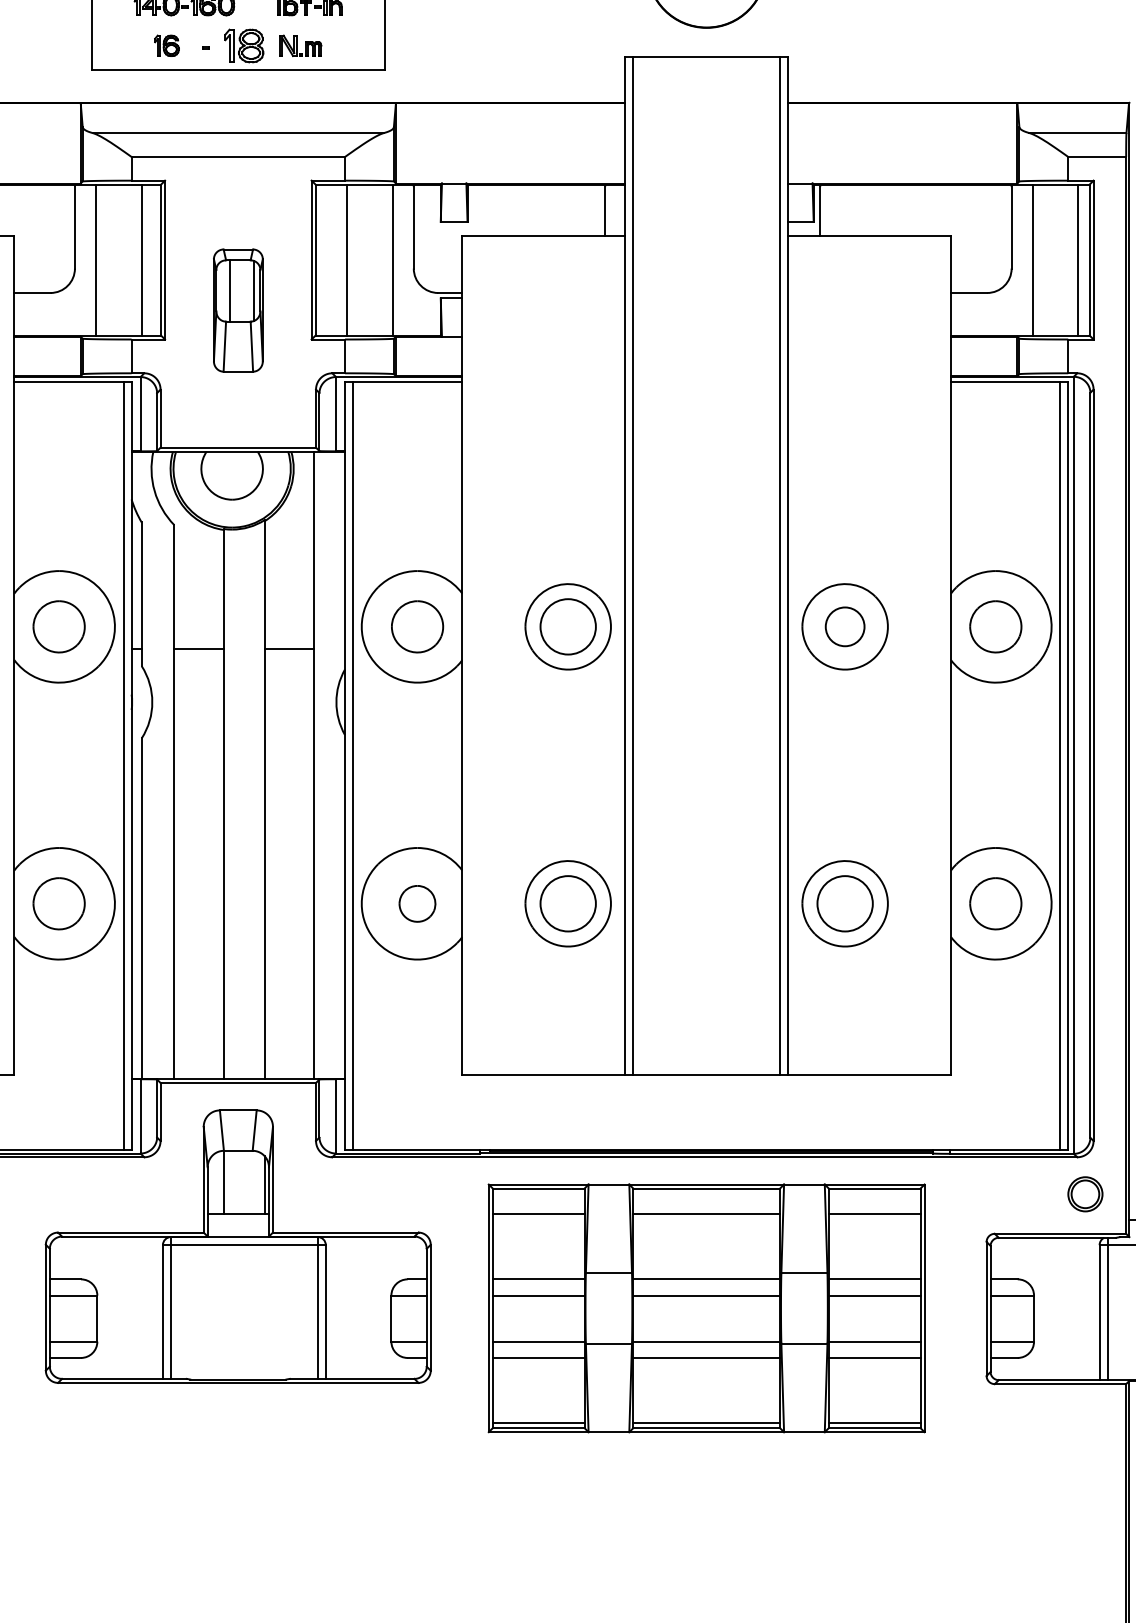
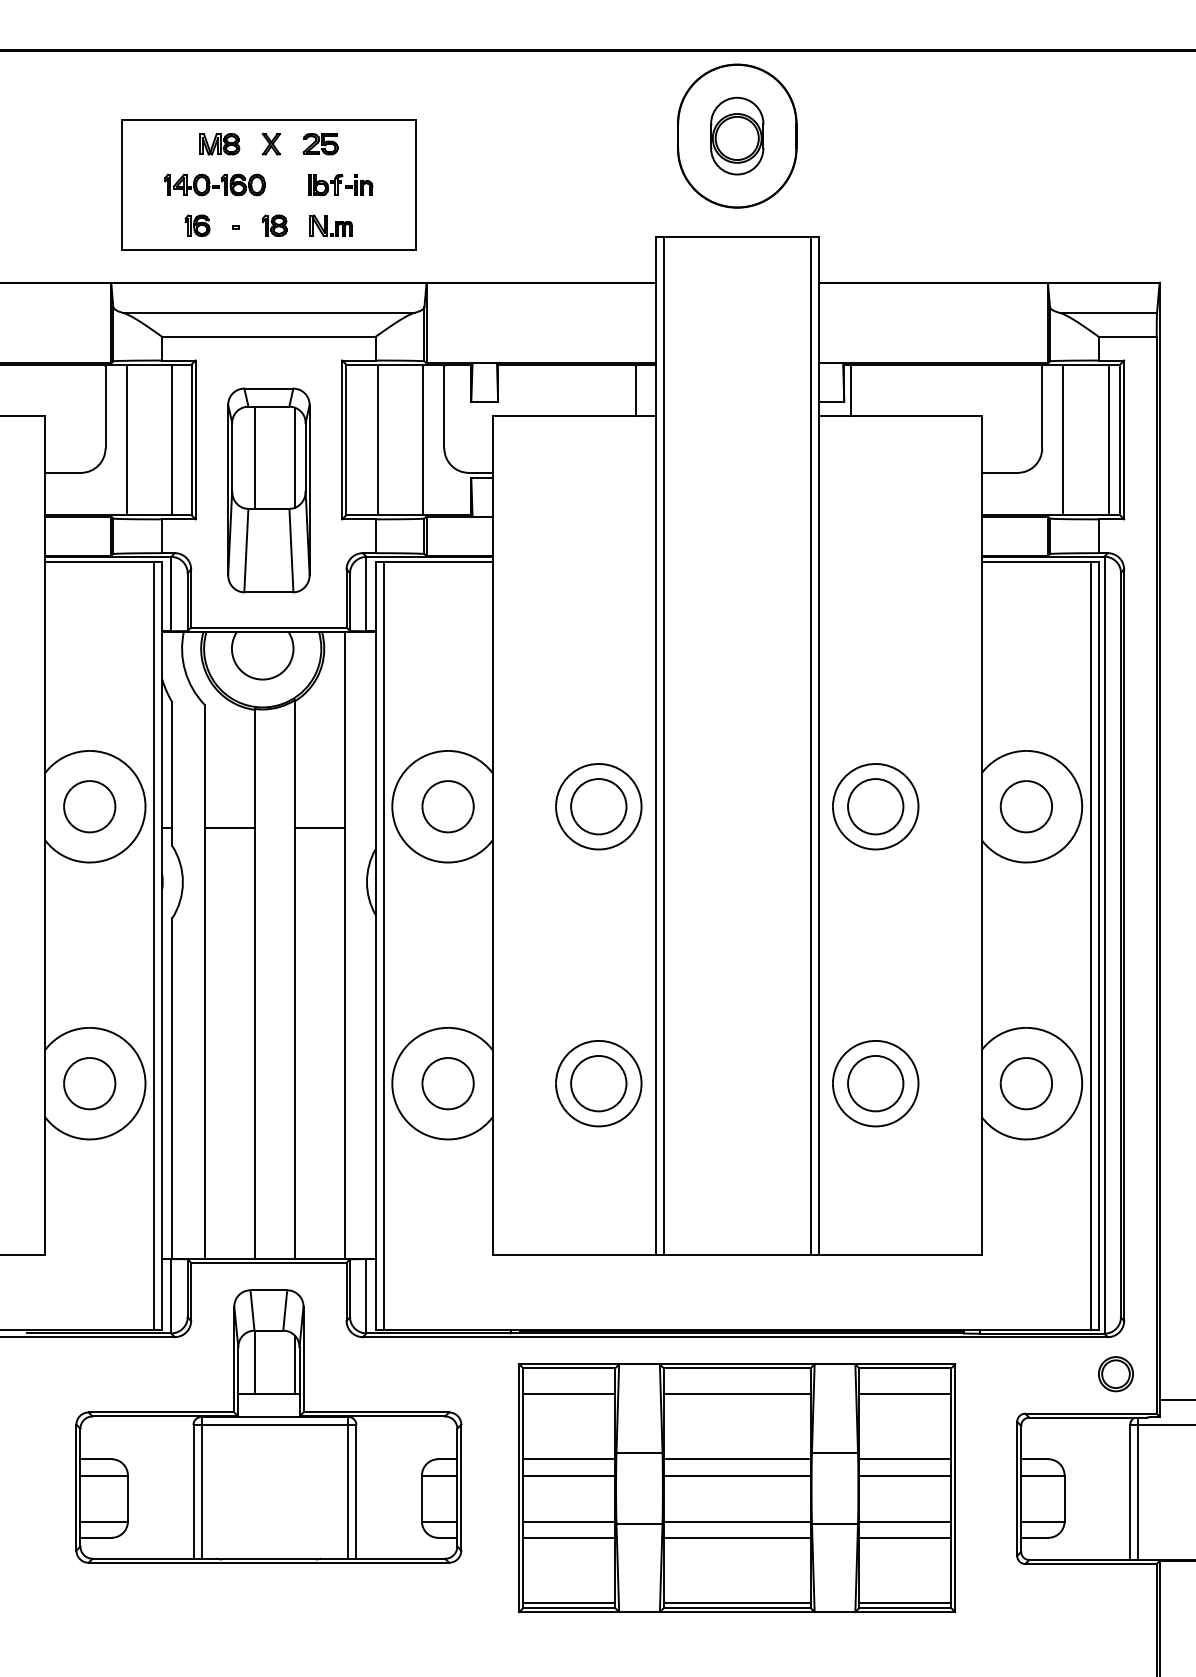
part: (243, 45) -> (274, 225), size x0.62
part: (237, 310) -> (268, 490), size x1.67
circle: (844, 626) -> (875, 806), size x1.43
part: (416, 903) -> (447, 1083), size x1.43

